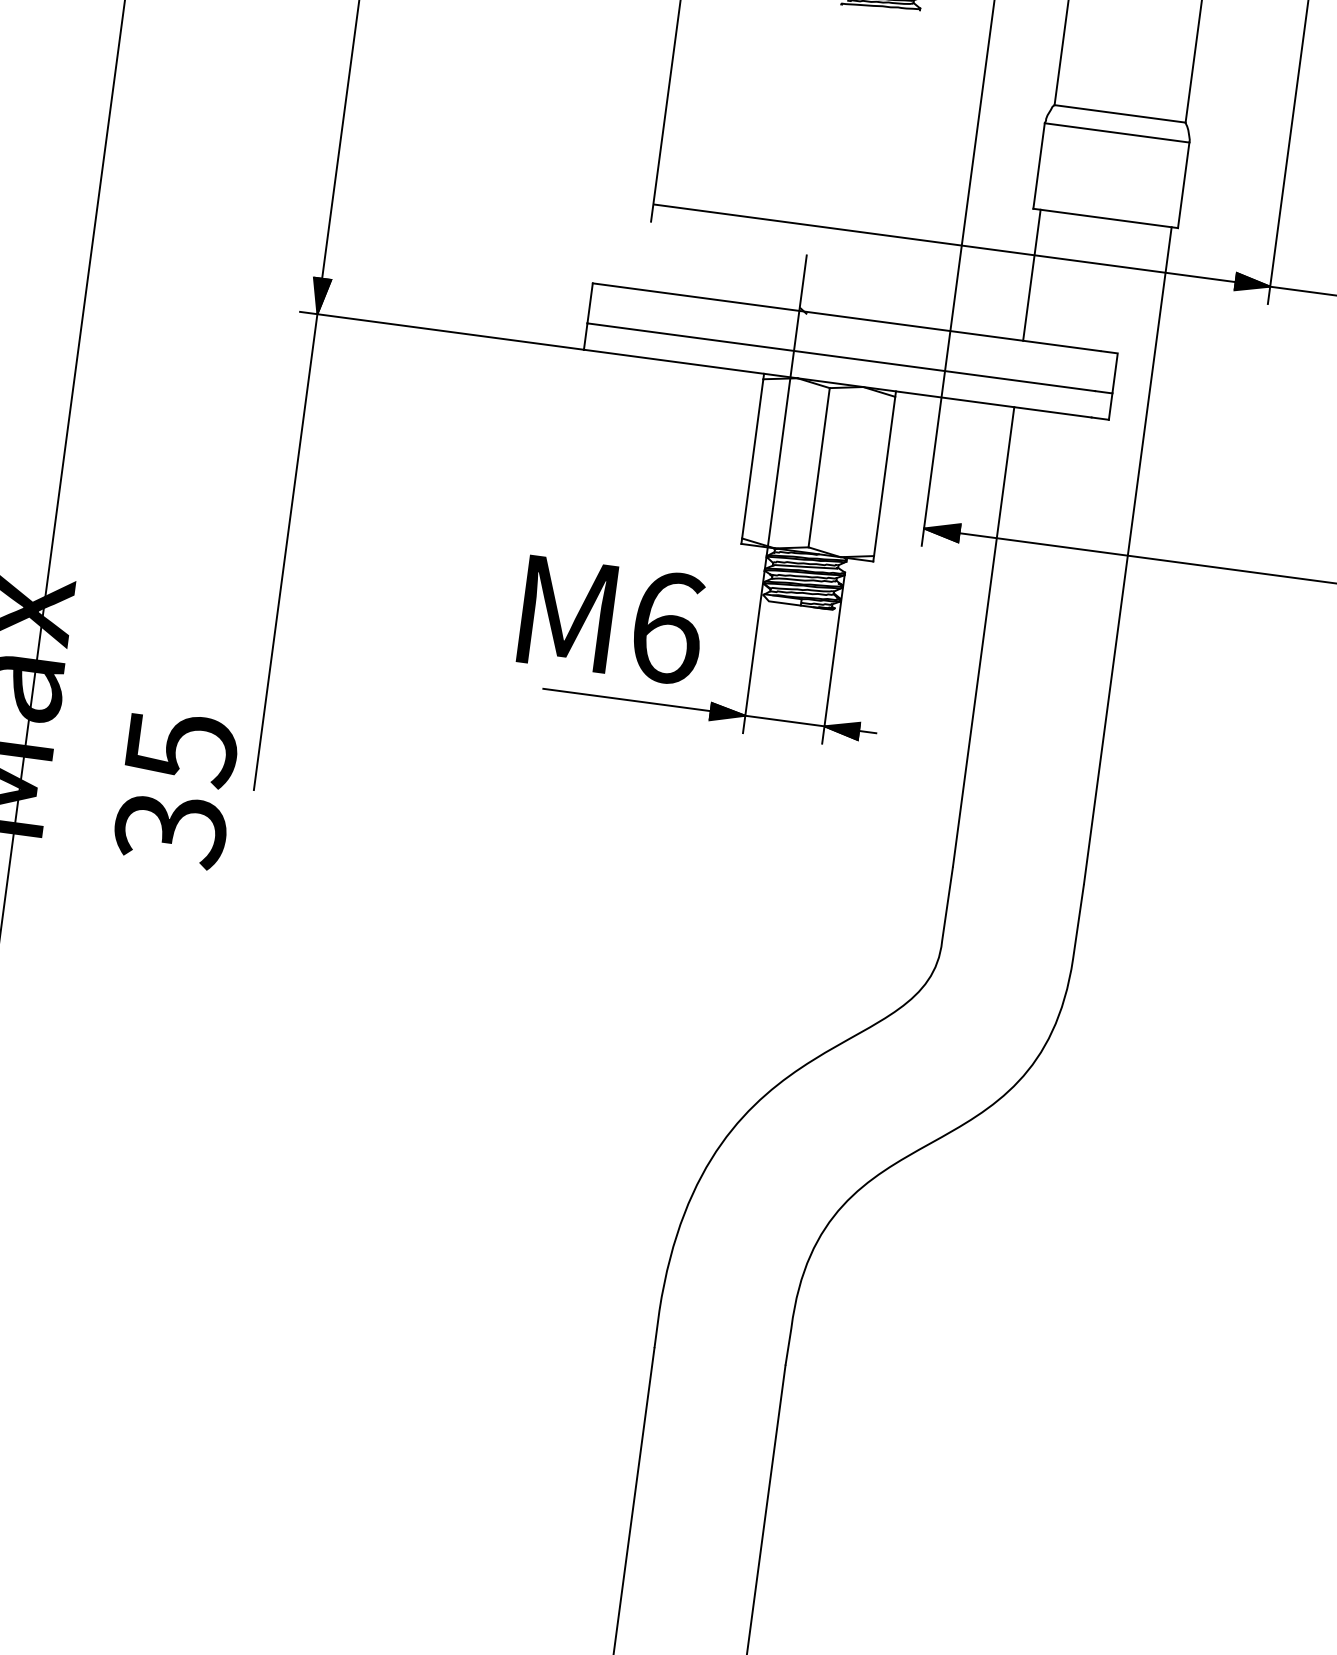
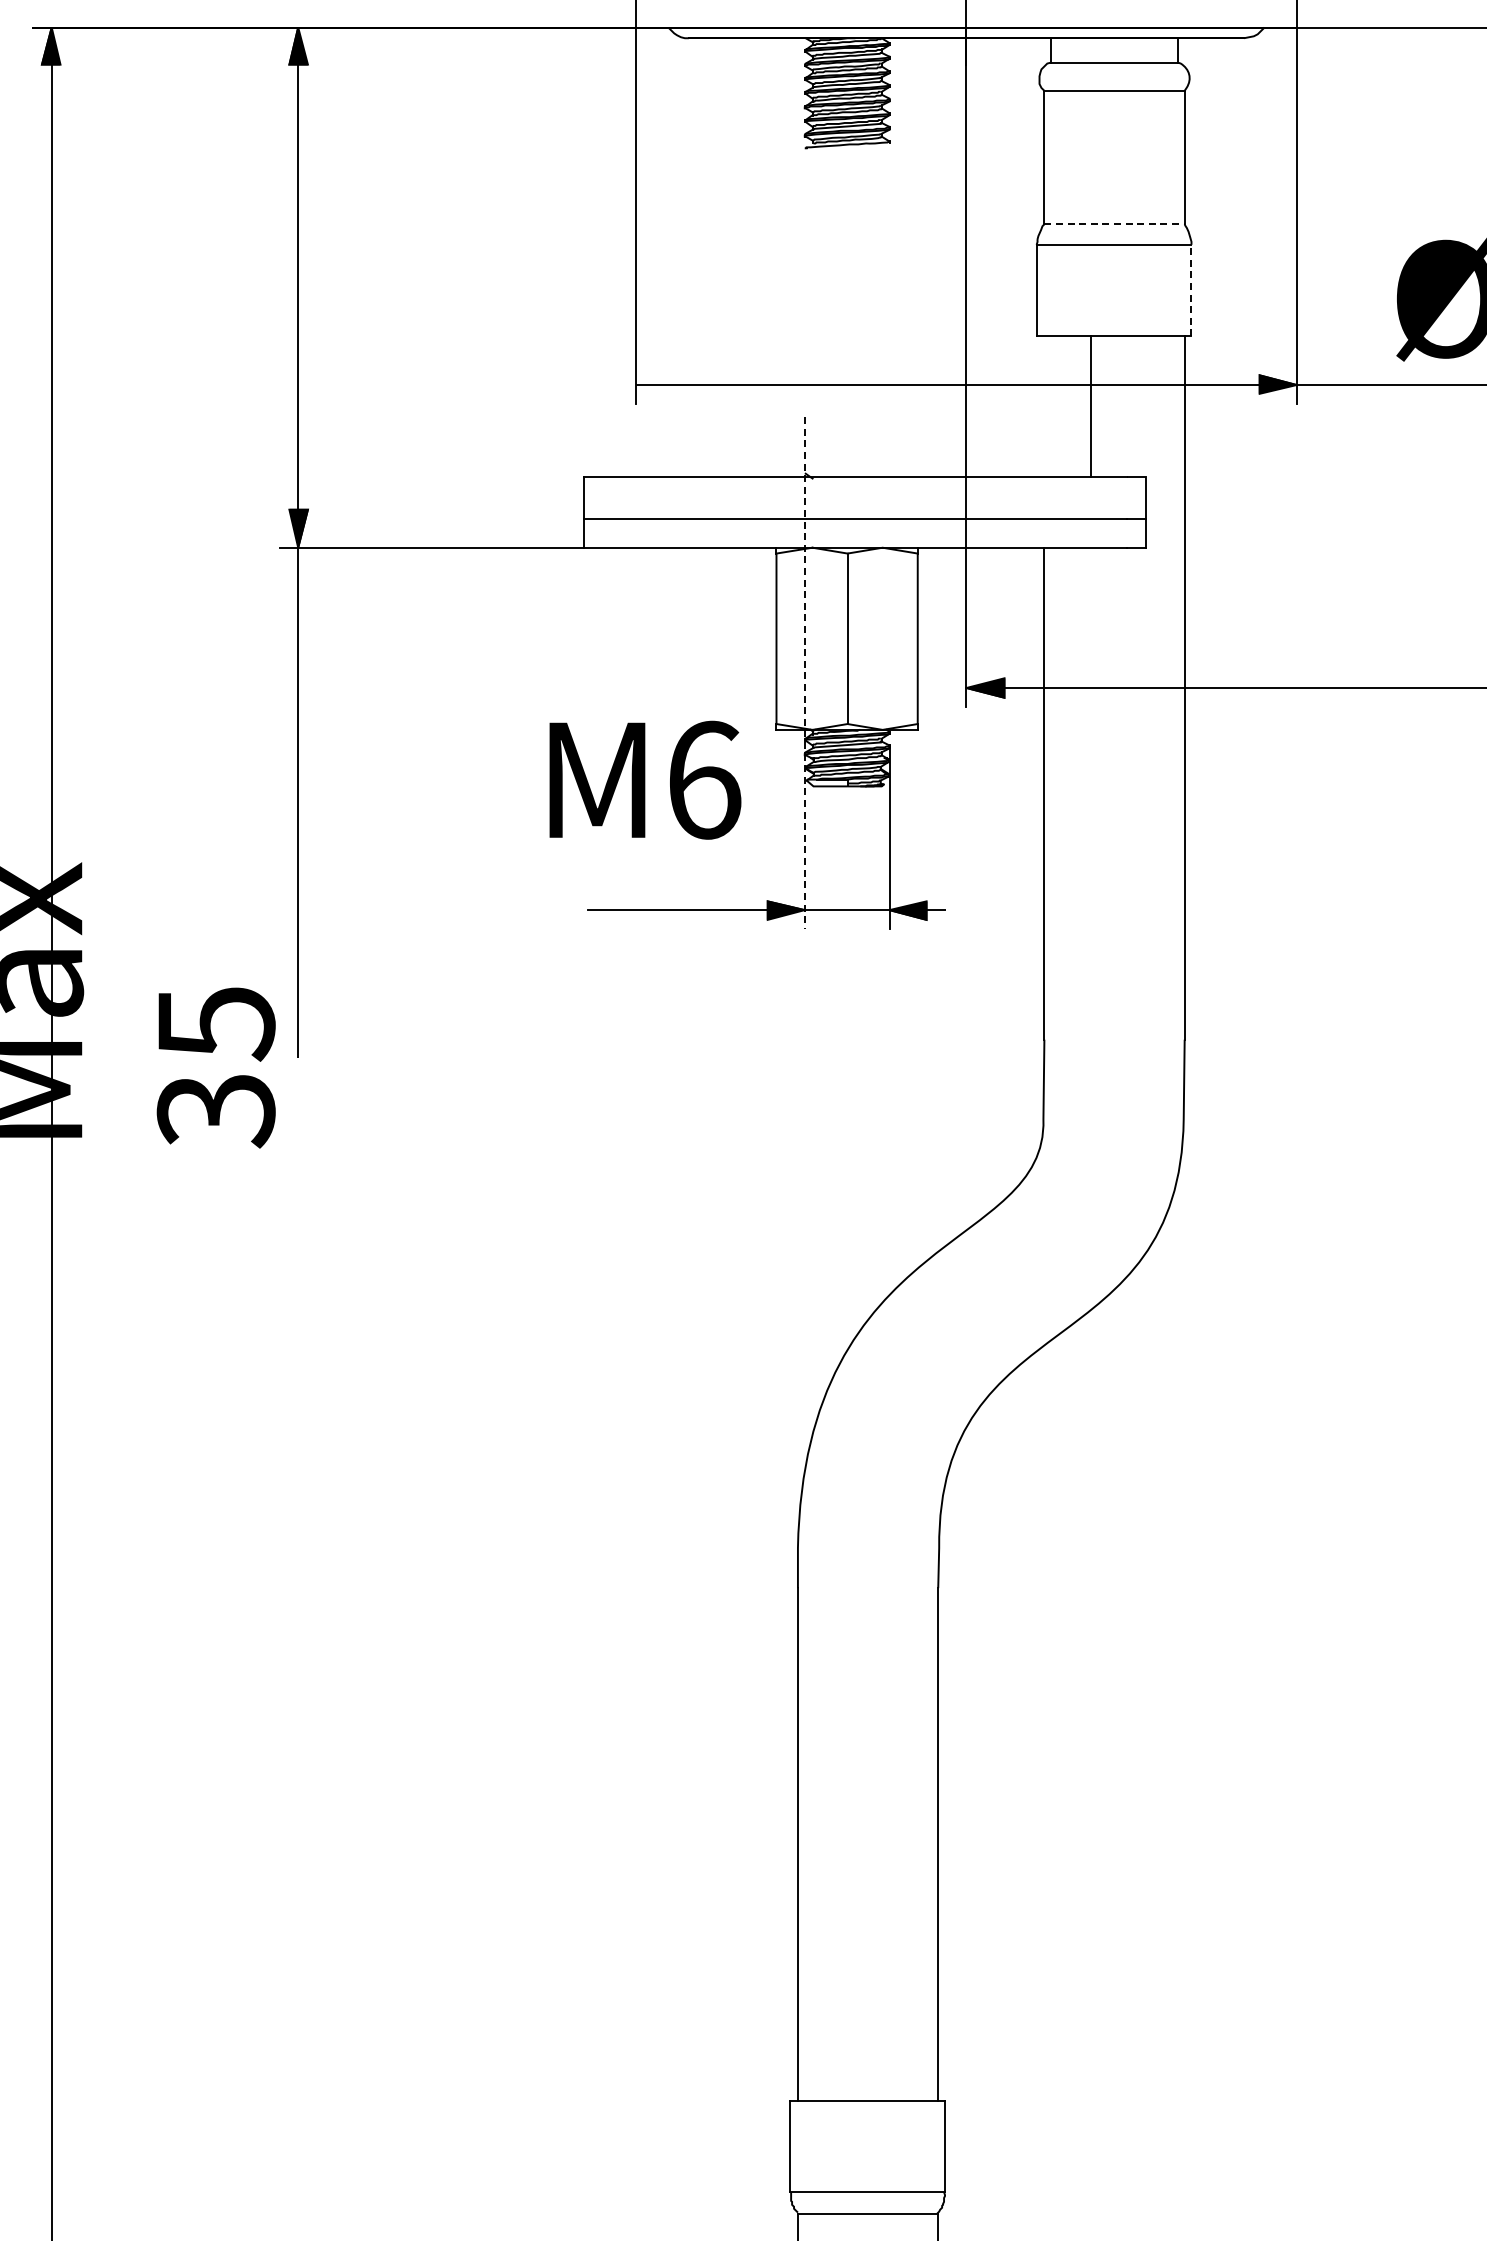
line: (1120, 114) -> (1115, 224), solid -> dashed
line: (1183, 185) -> (1191, 290), solid -> dashed
line: (1031, 275) -> (1091, 406), moved
line: (774, 493) -> (804, 672), solid -> dashed
text: (612, 619) -> (645, 779), moved

